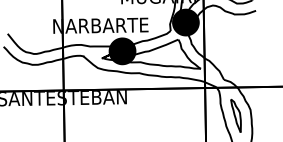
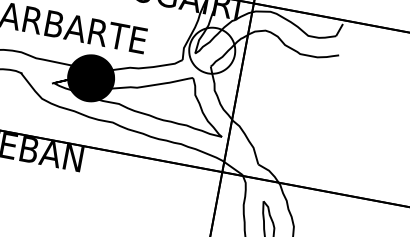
fill: (185, 22) -> (211, 50), removed

